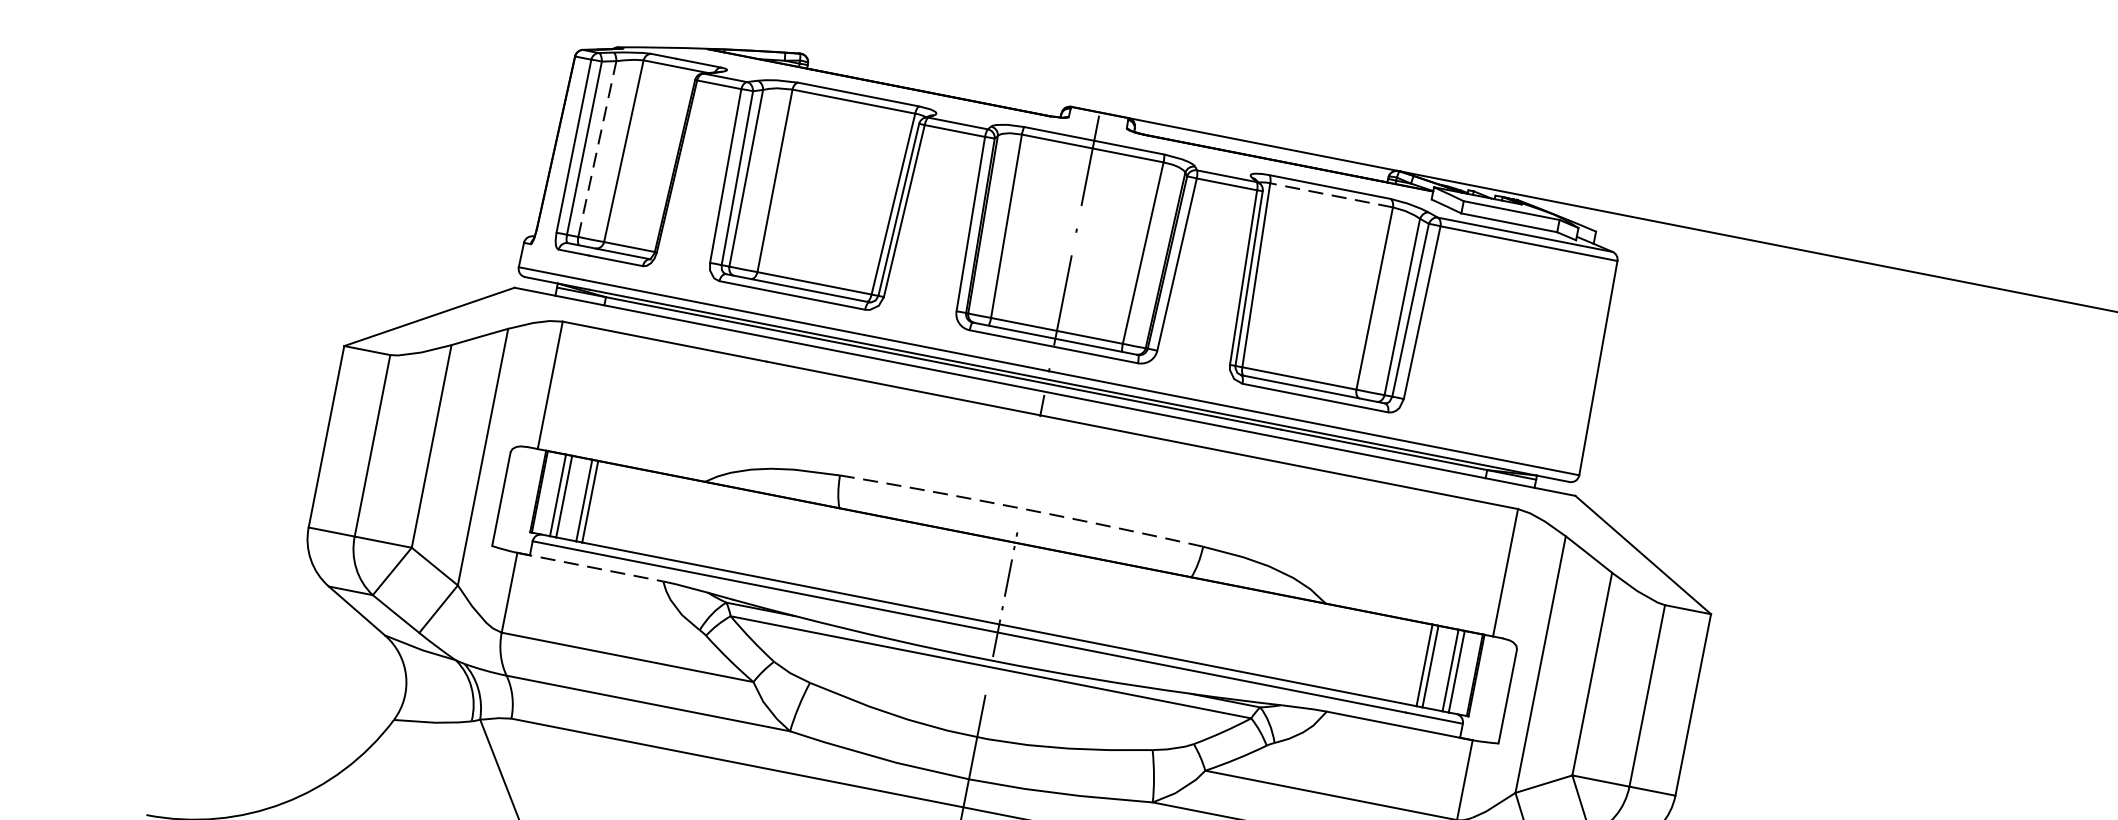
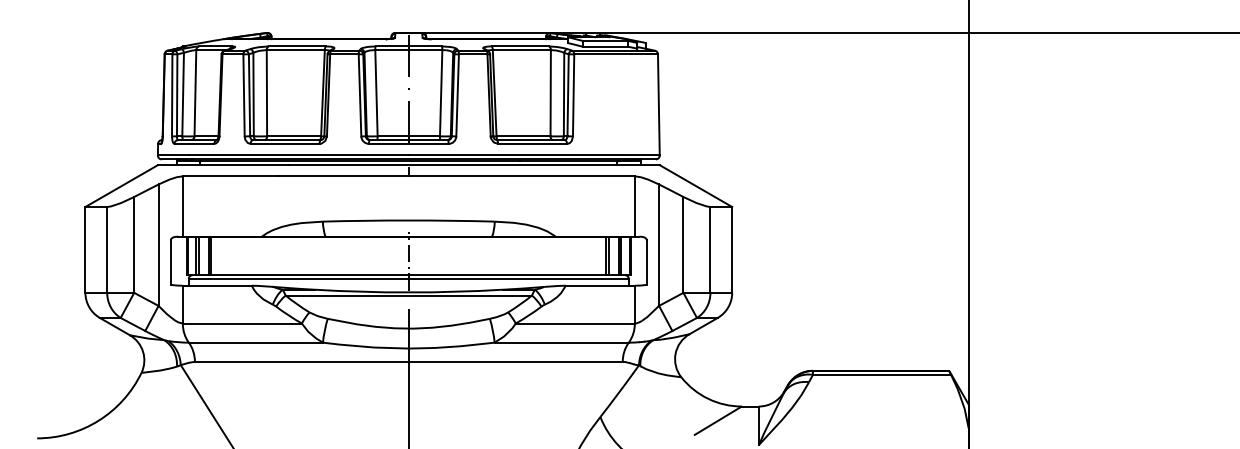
line: (598, 148) -> (183, 94), dashed -> solid
line: (1330, 196) -> (521, 50), dashed -> solid
arc: (1021, 508) -> (408, 220), dashed -> solid
line: (590, 566) -> (217, 285), dashed -> solid

